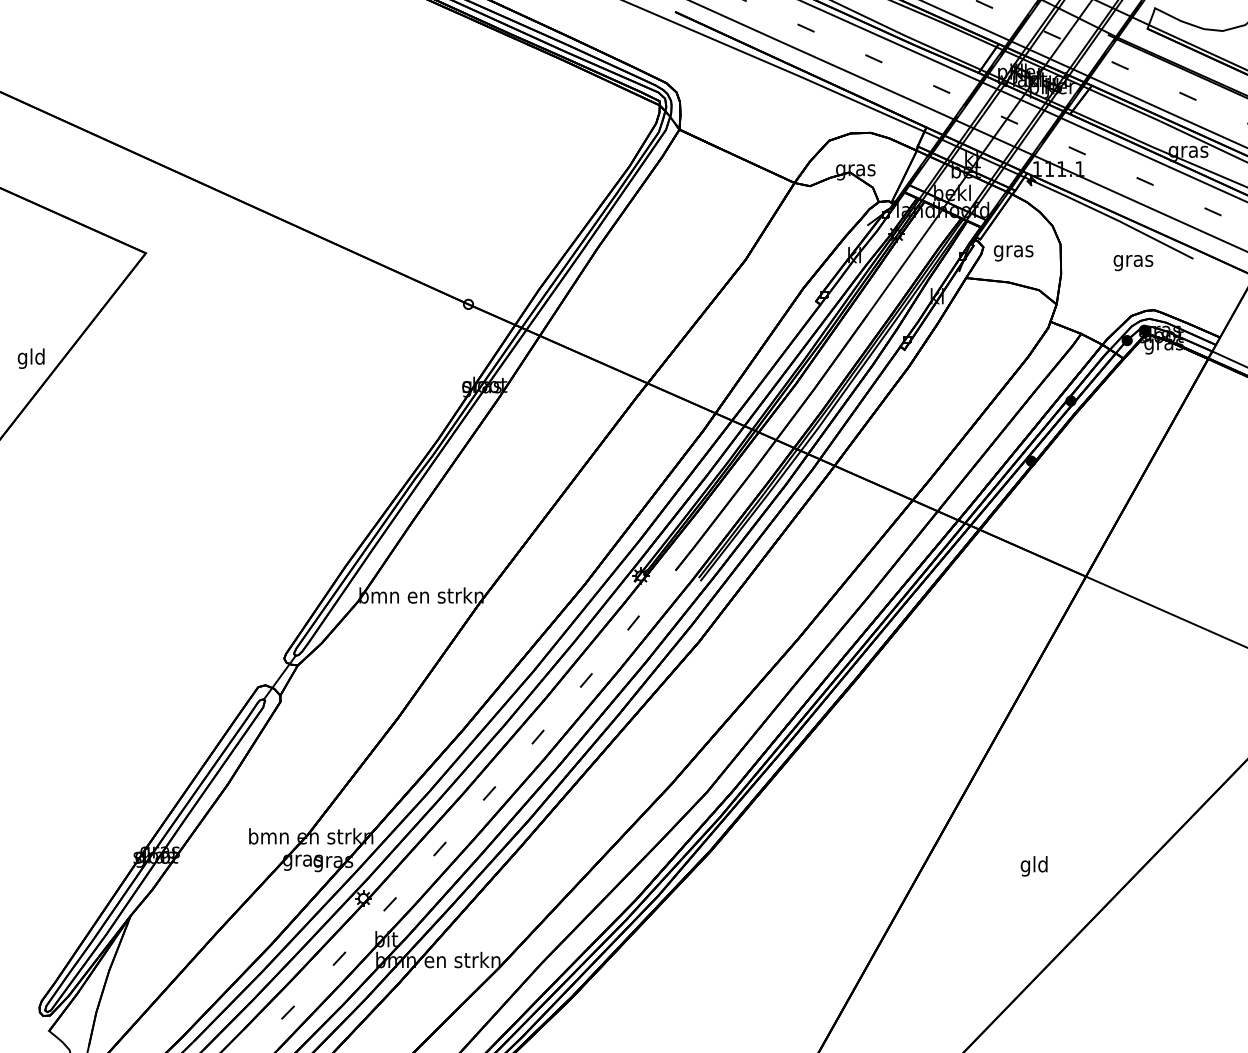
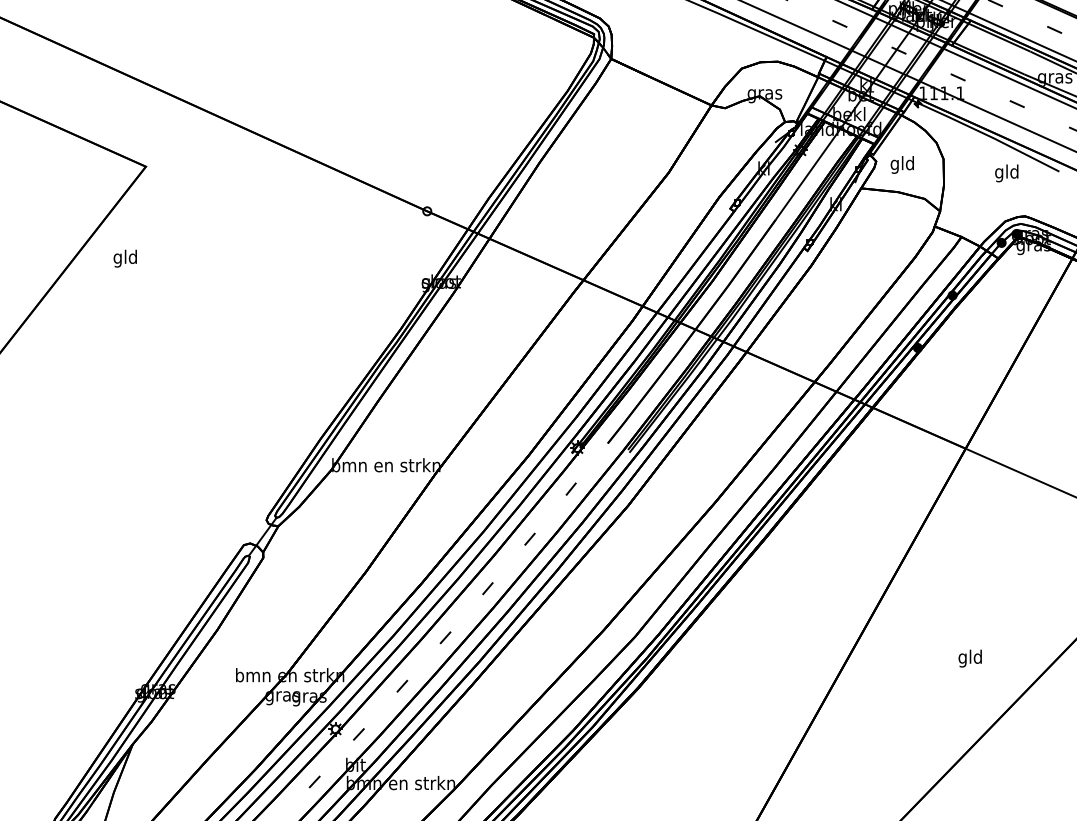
text: (1013, 251) -> (902, 165), gras -> gld
text: (1133, 260) -> (1007, 173), gras -> gld
text: (30, 358) -> (124, 258), moved
text: (1033, 866) -> (969, 658), moved

